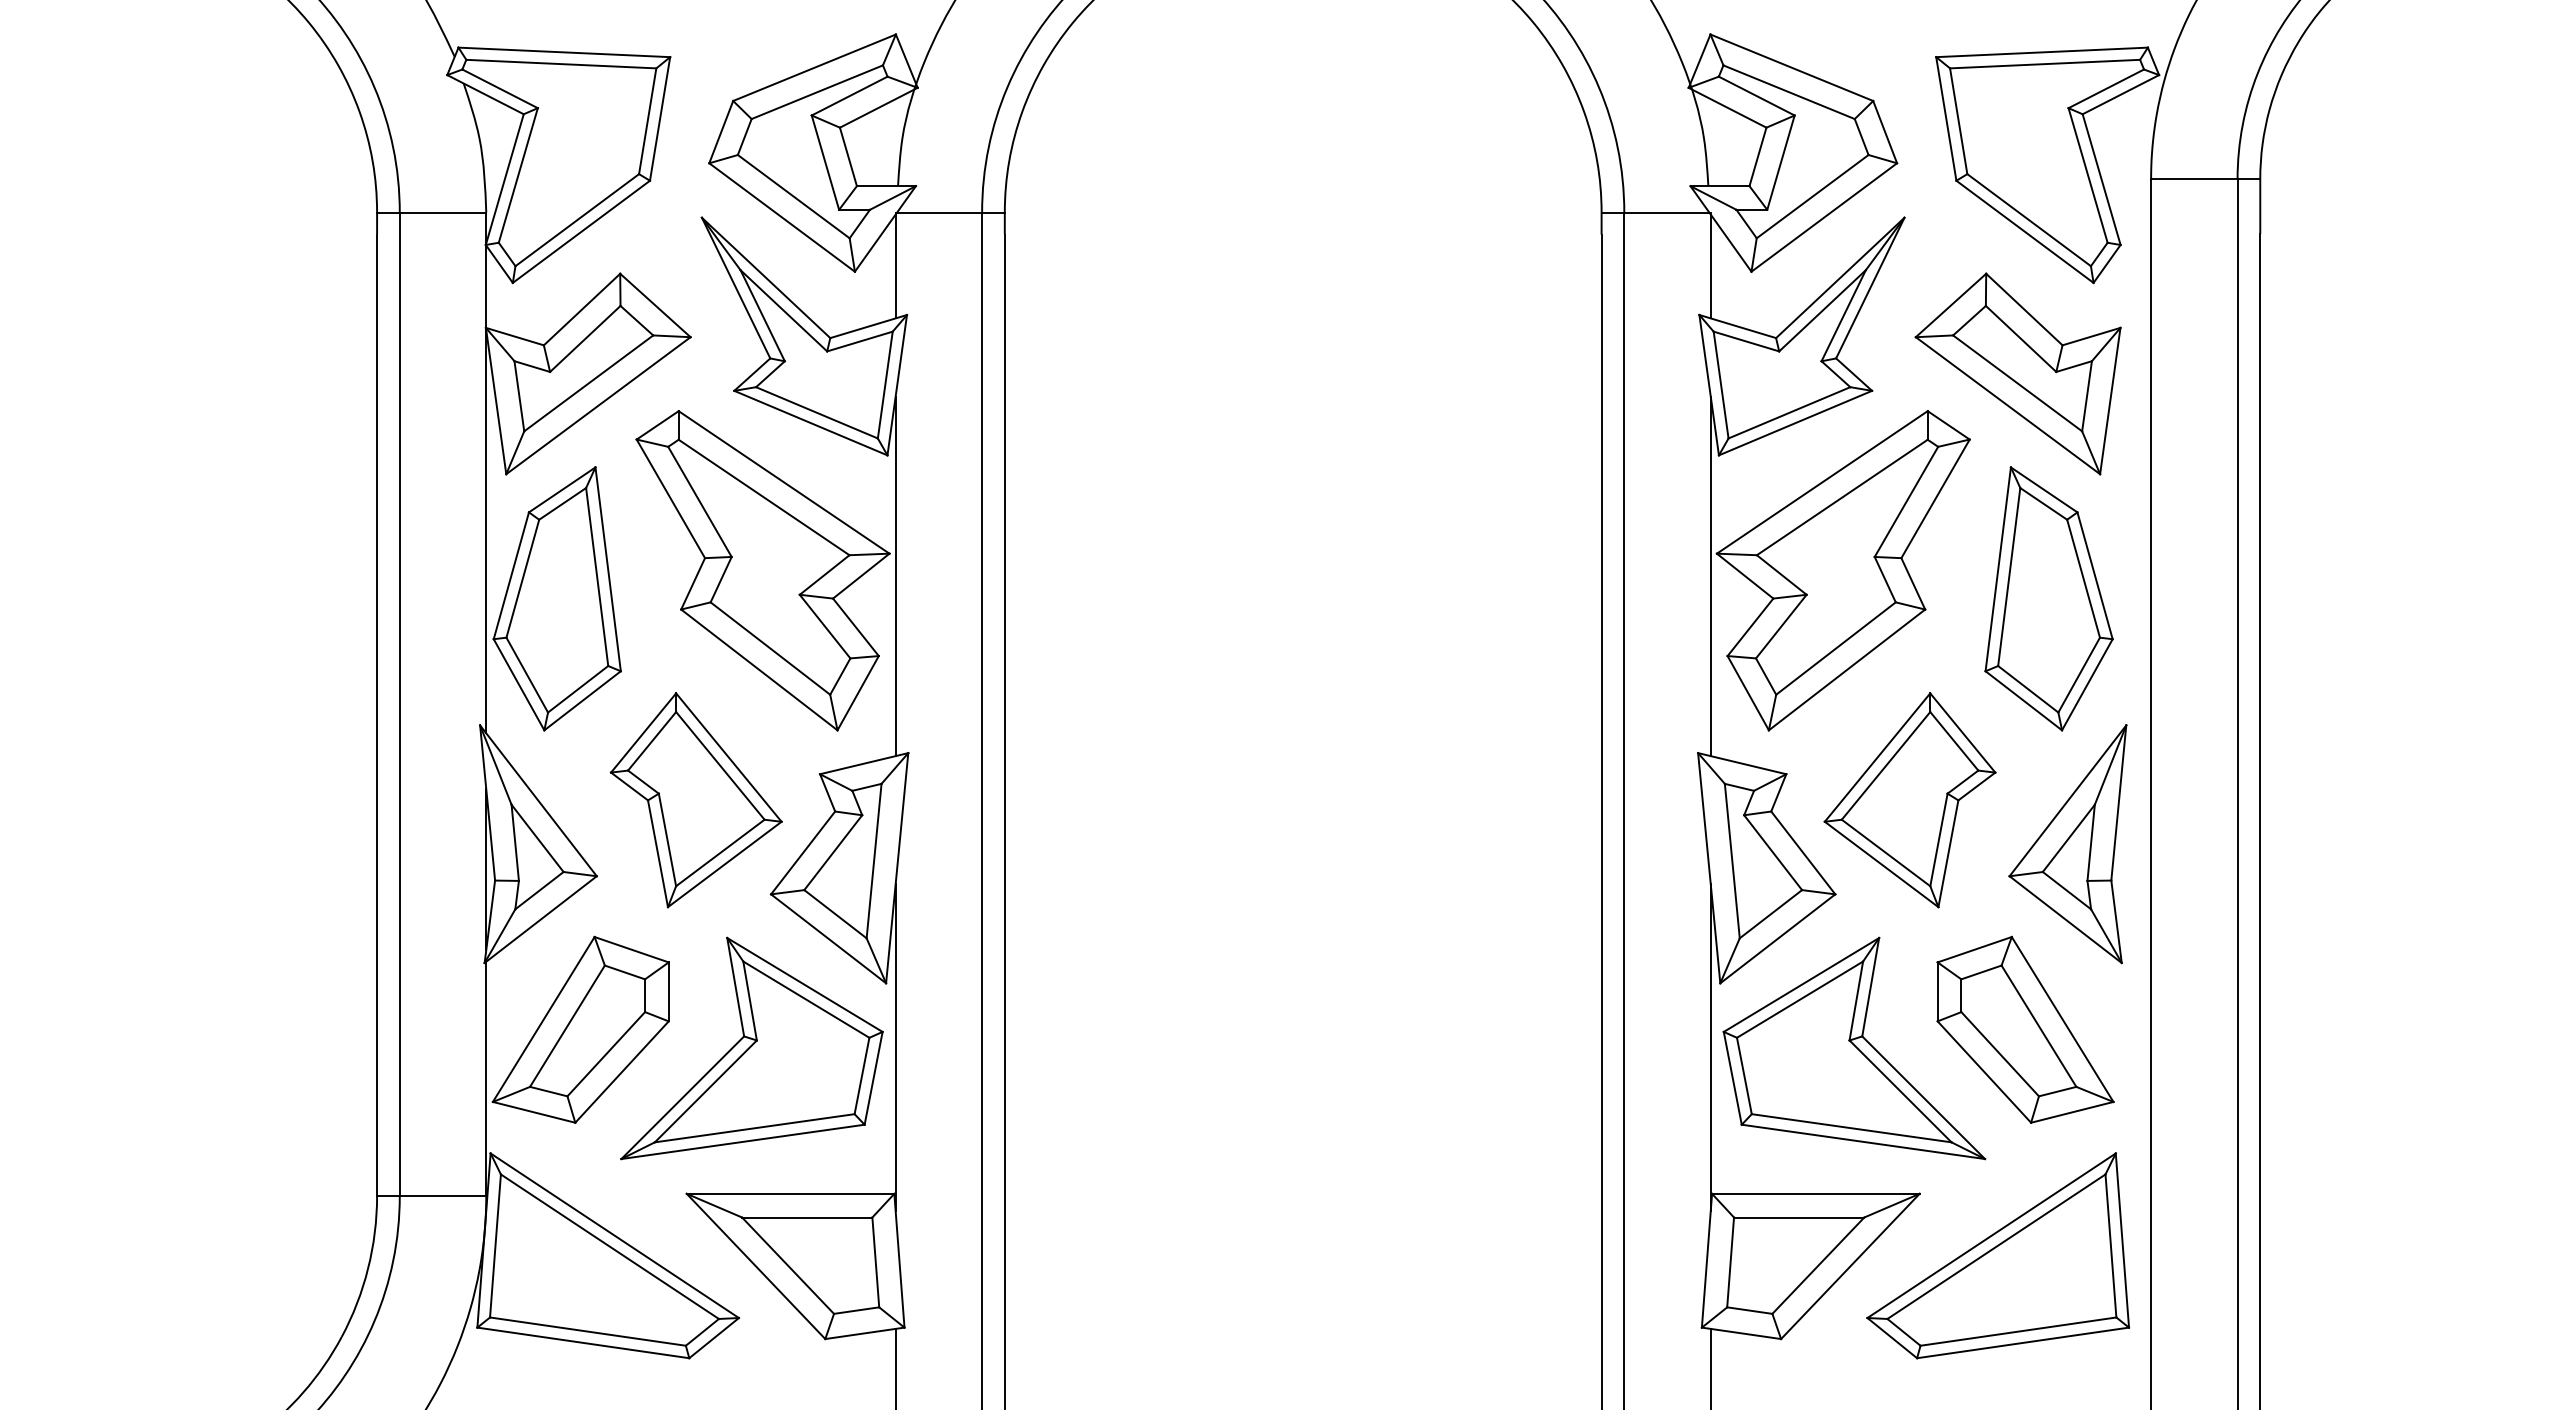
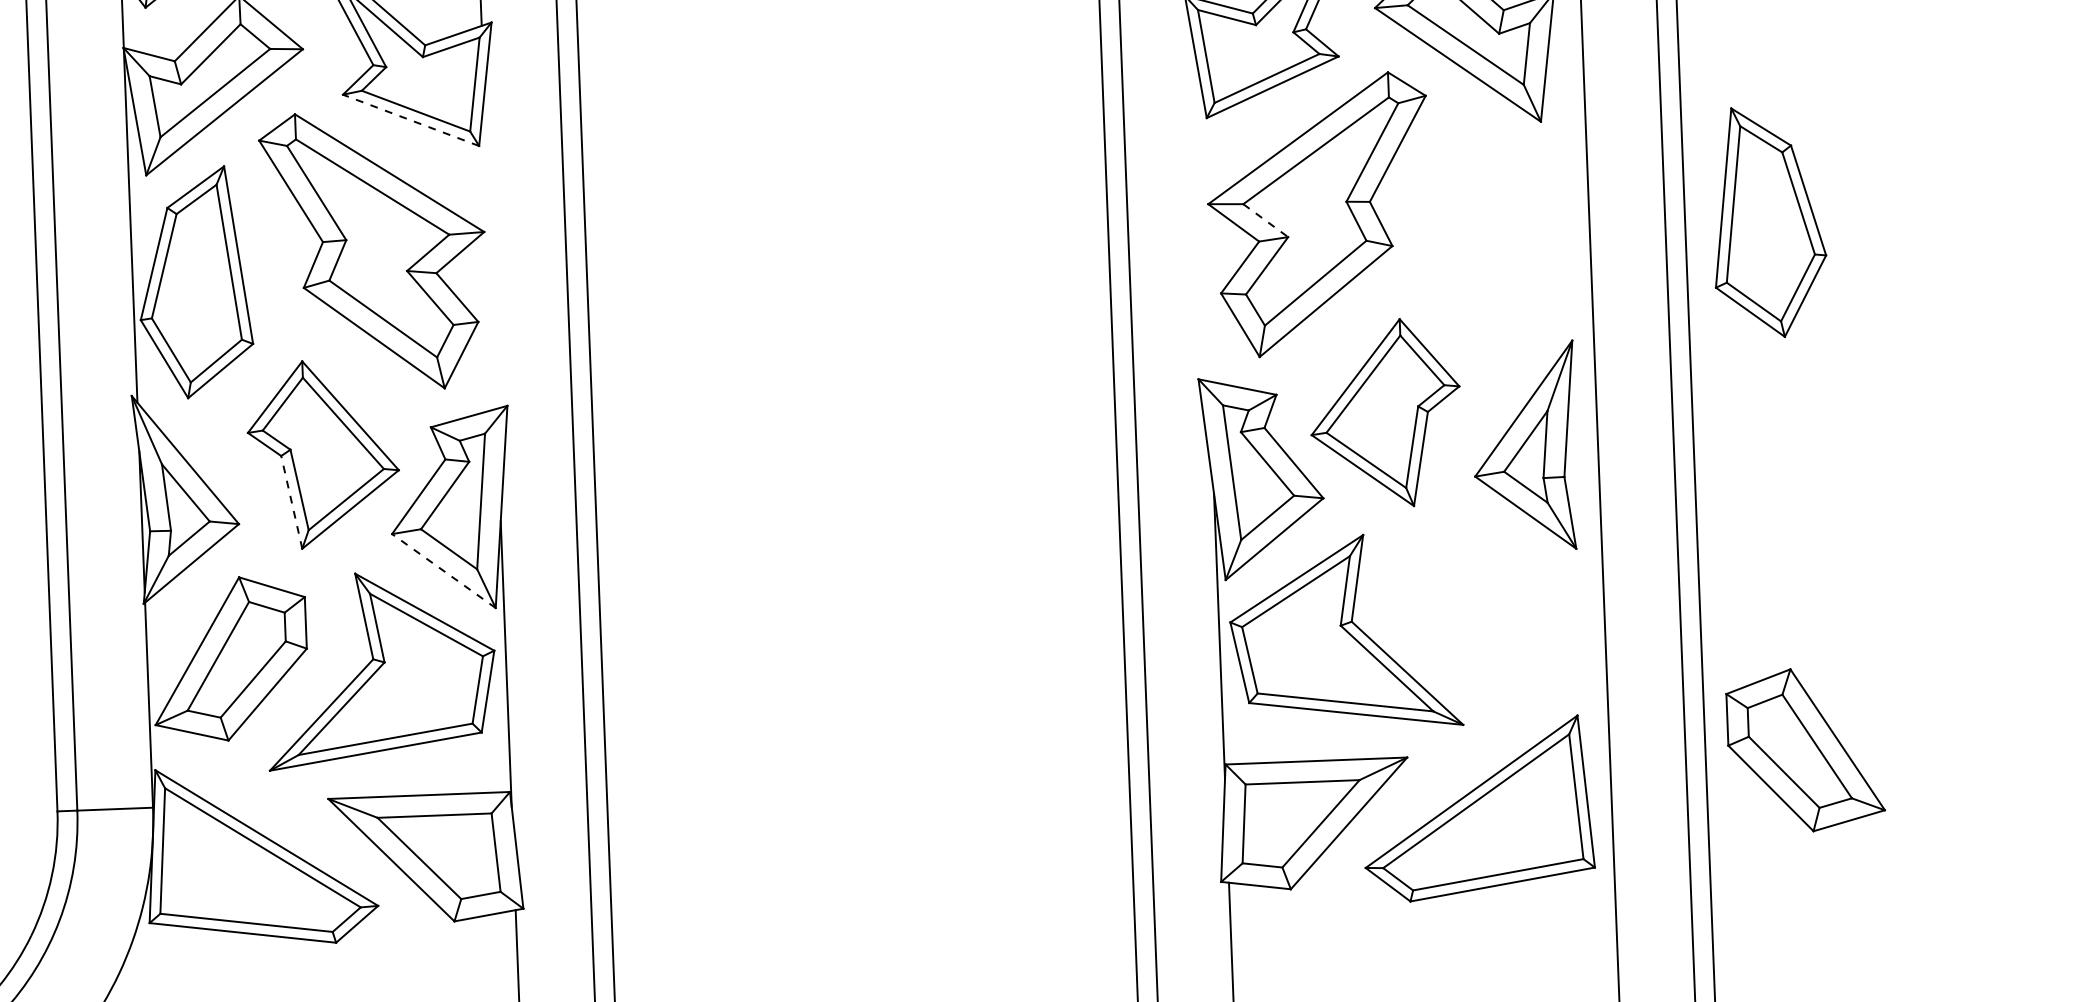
line: (810, 422) -> (410, 119), solid -> dashed
line: (1781, 575) -> (1265, 221), solid -> dashed
line: (895, 576) -> (490, 251), removed
line: (1710, 576) -> (1203, 224), removed
part: (2048, 598) -> (1768, 221), moved
line: (657, 853) -> (291, 502), solid -> dashed
line: (828, 938) -> (443, 570), solid -> dashed
part: (2025, 1029) -> (1805, 749), moved

